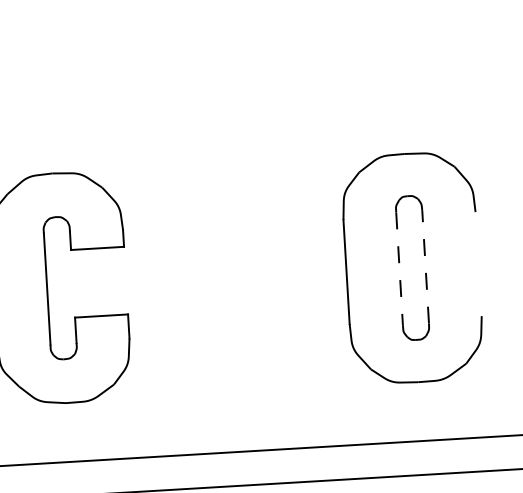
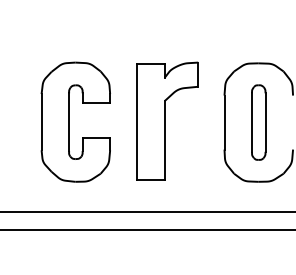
line: (425, 267) -> (265, 122), dashed -> solid
line: (400, 270) -> (252, 123), dashed -> solid
part: (236, 274) -> (167, 120), added

